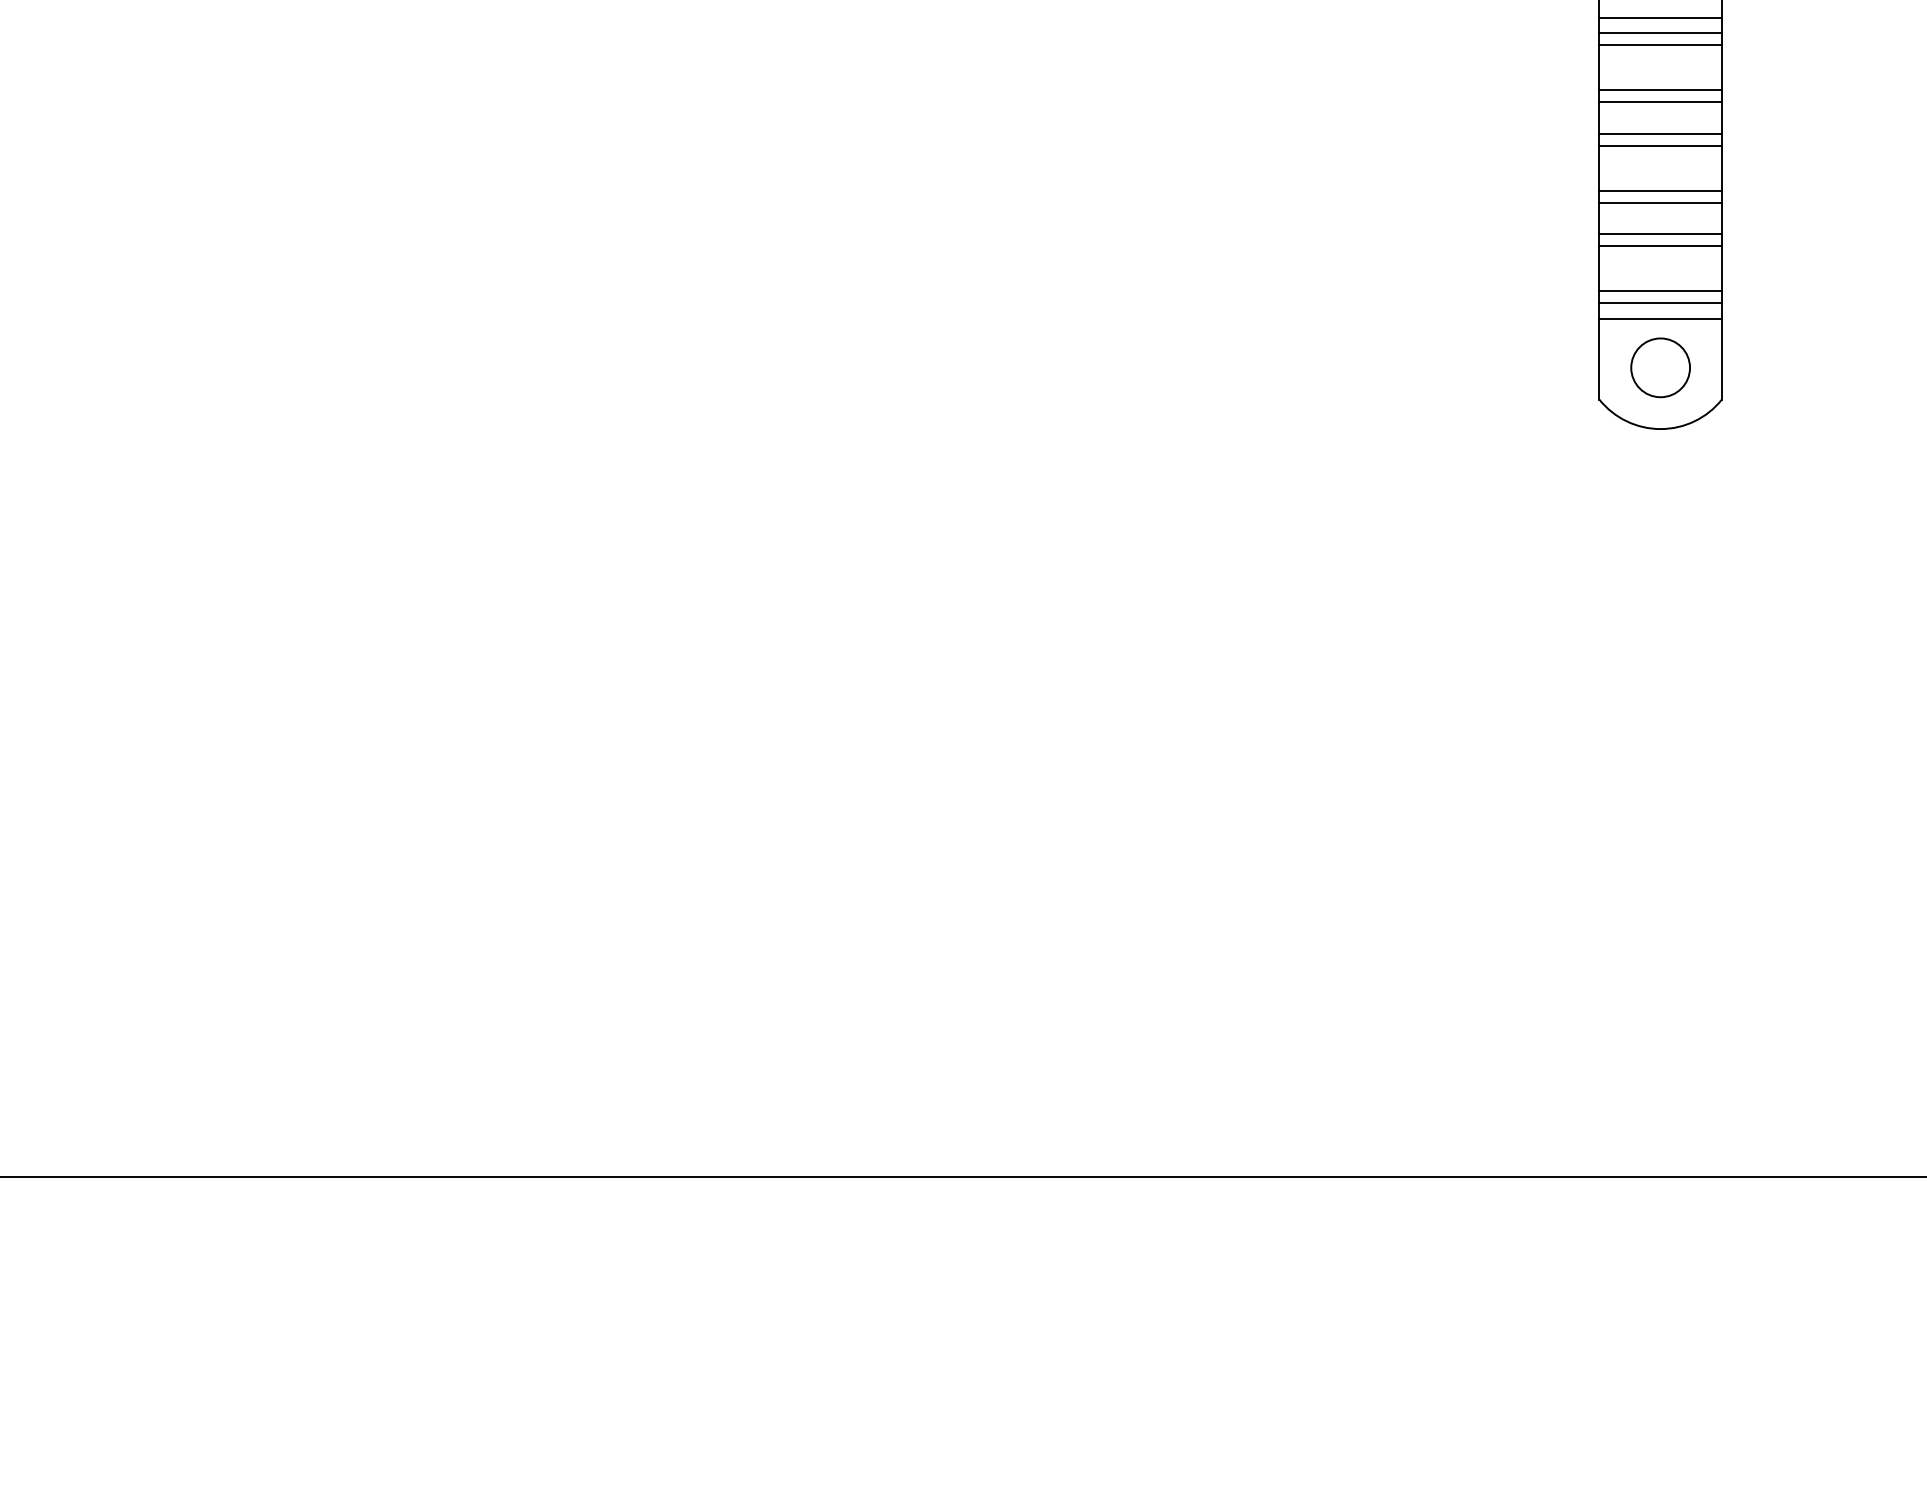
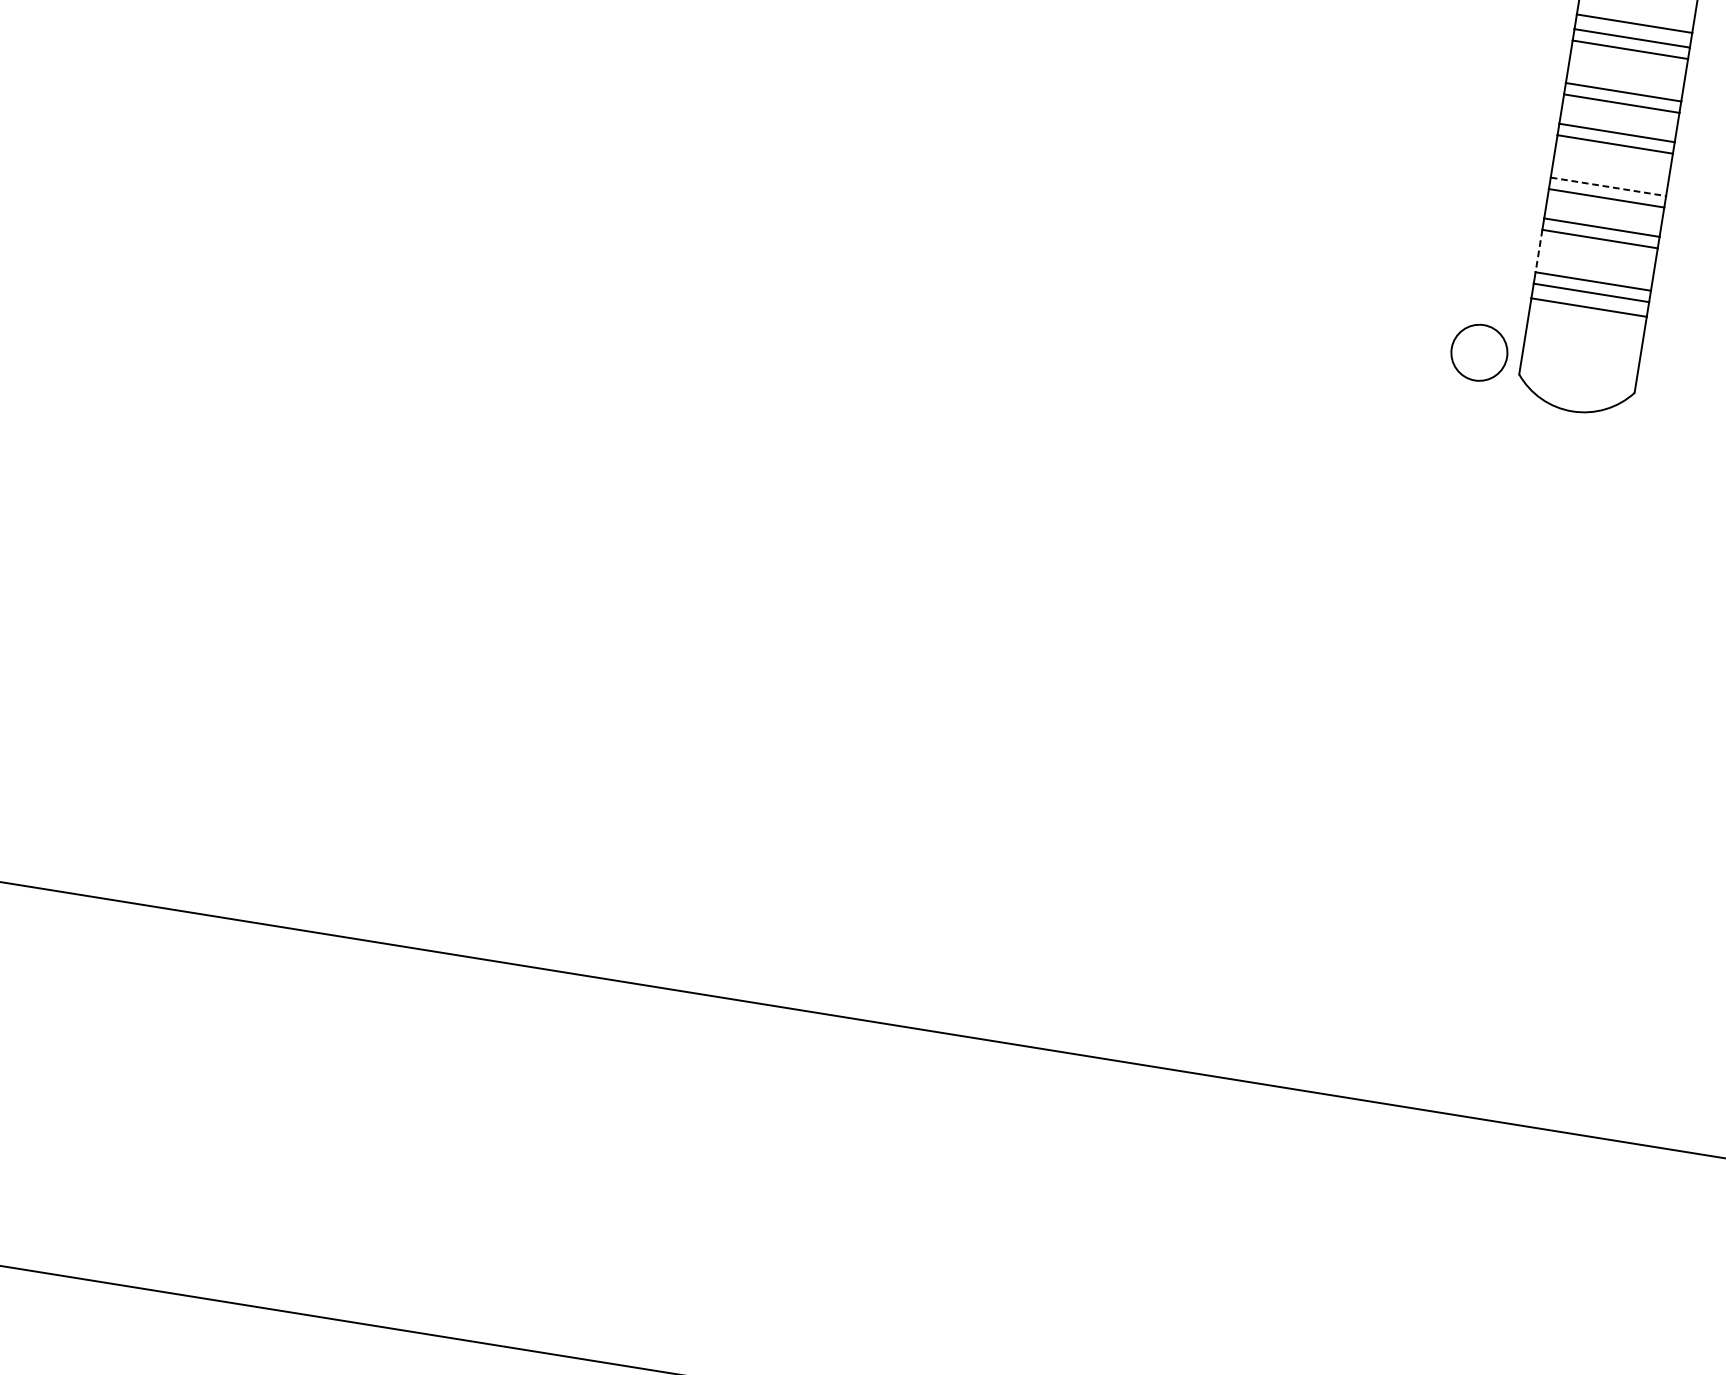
line: (1661, 190) -> (1609, 186), solid -> dashed
line: (1599, 268) -> (1539, 250), solid -> dashed
circle: (1660, 367) -> (1479, 352), moved

